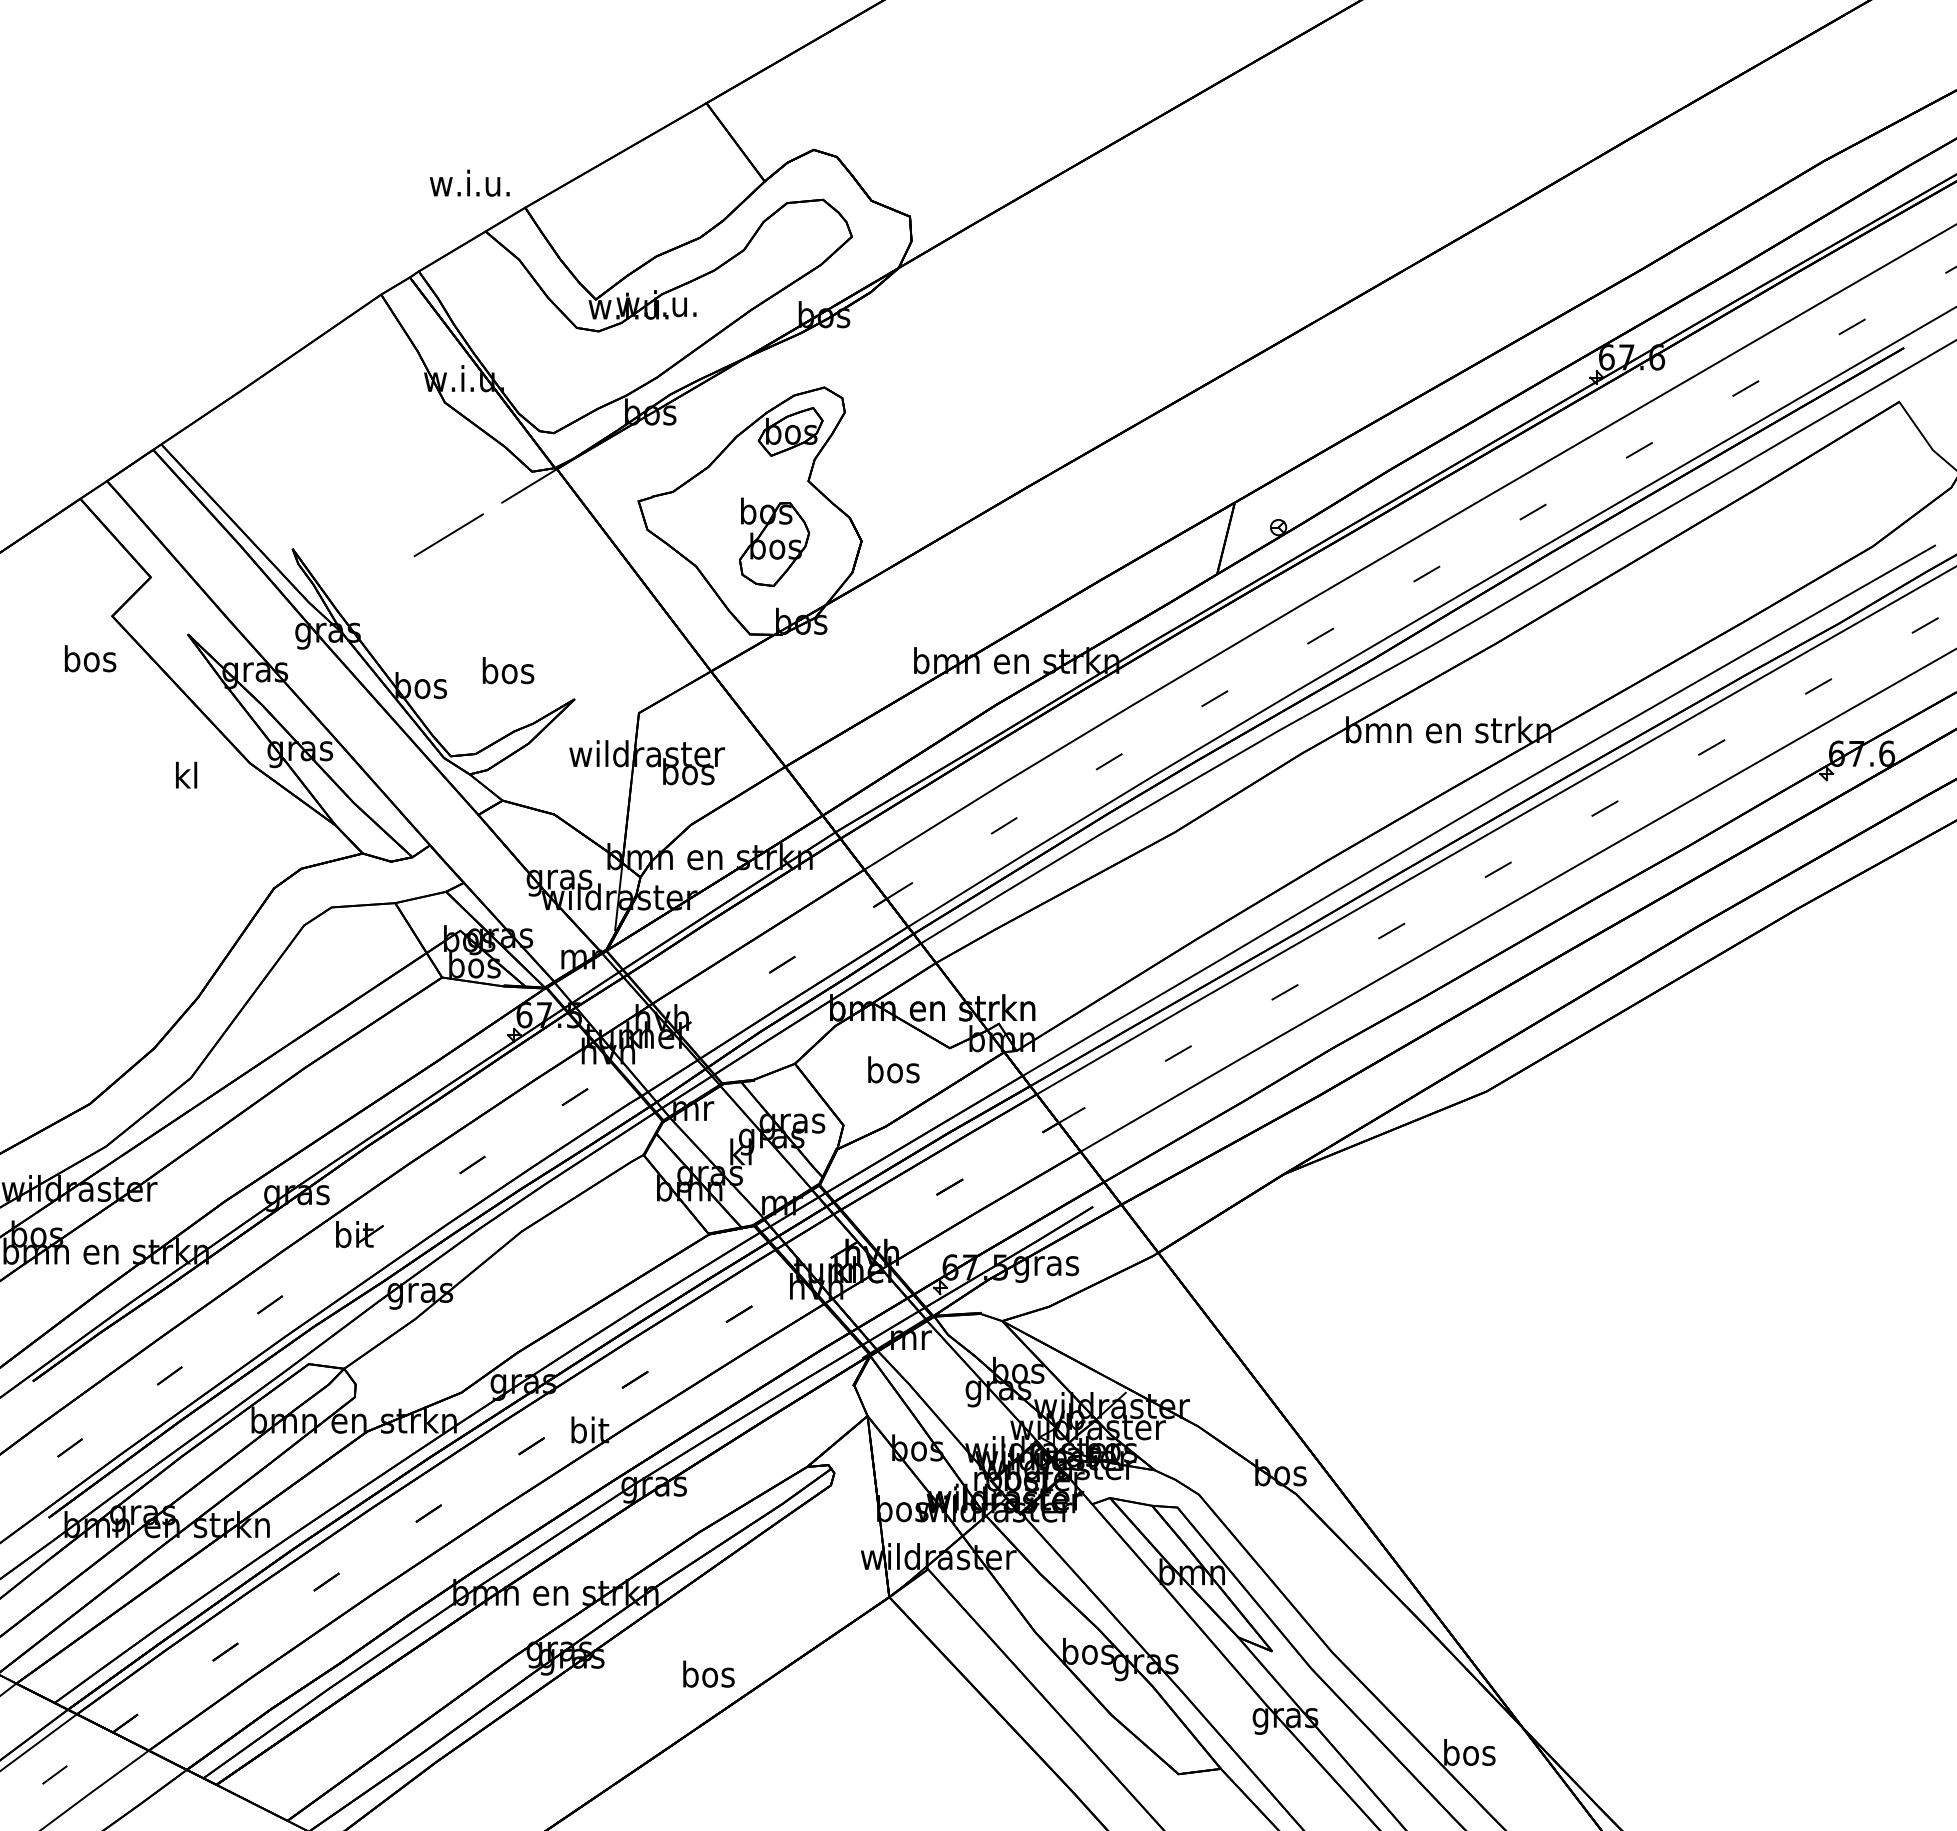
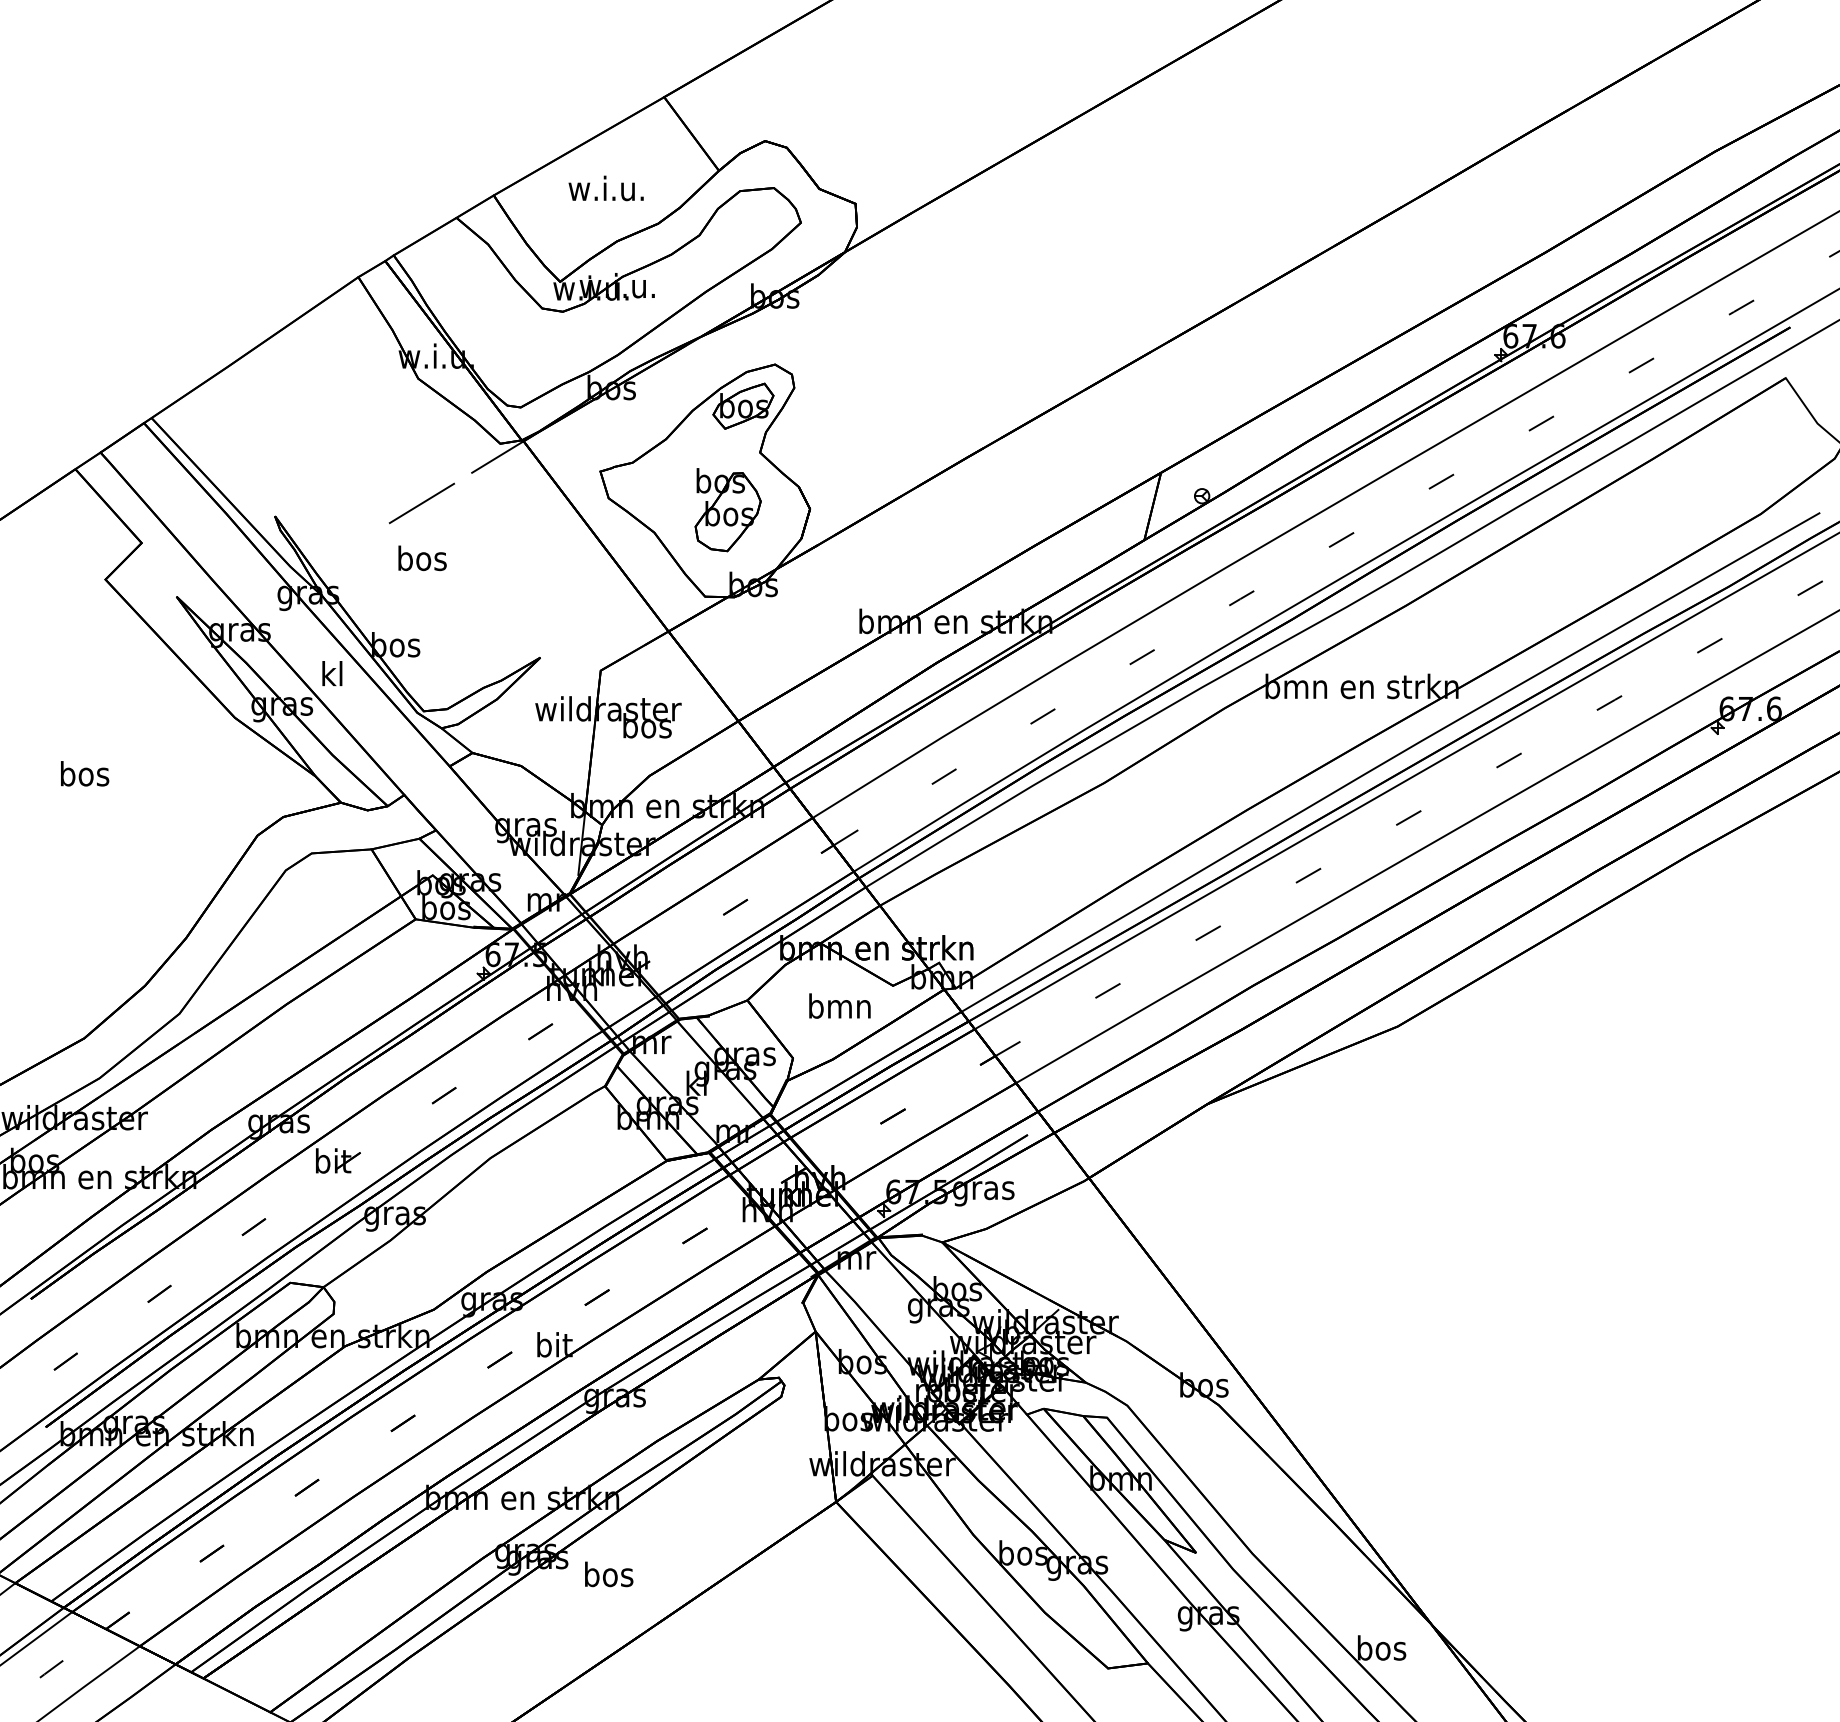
text: (469, 182) -> (605, 187), moved
text: (90, 658) -> (85, 773), moved
text: (508, 670) -> (422, 558), moved
text: (186, 774) -> (332, 672), moved
text: (892, 1069) -> (839, 1005), bos -> bmn
text: (708, 1673) -> (608, 1573), moved

